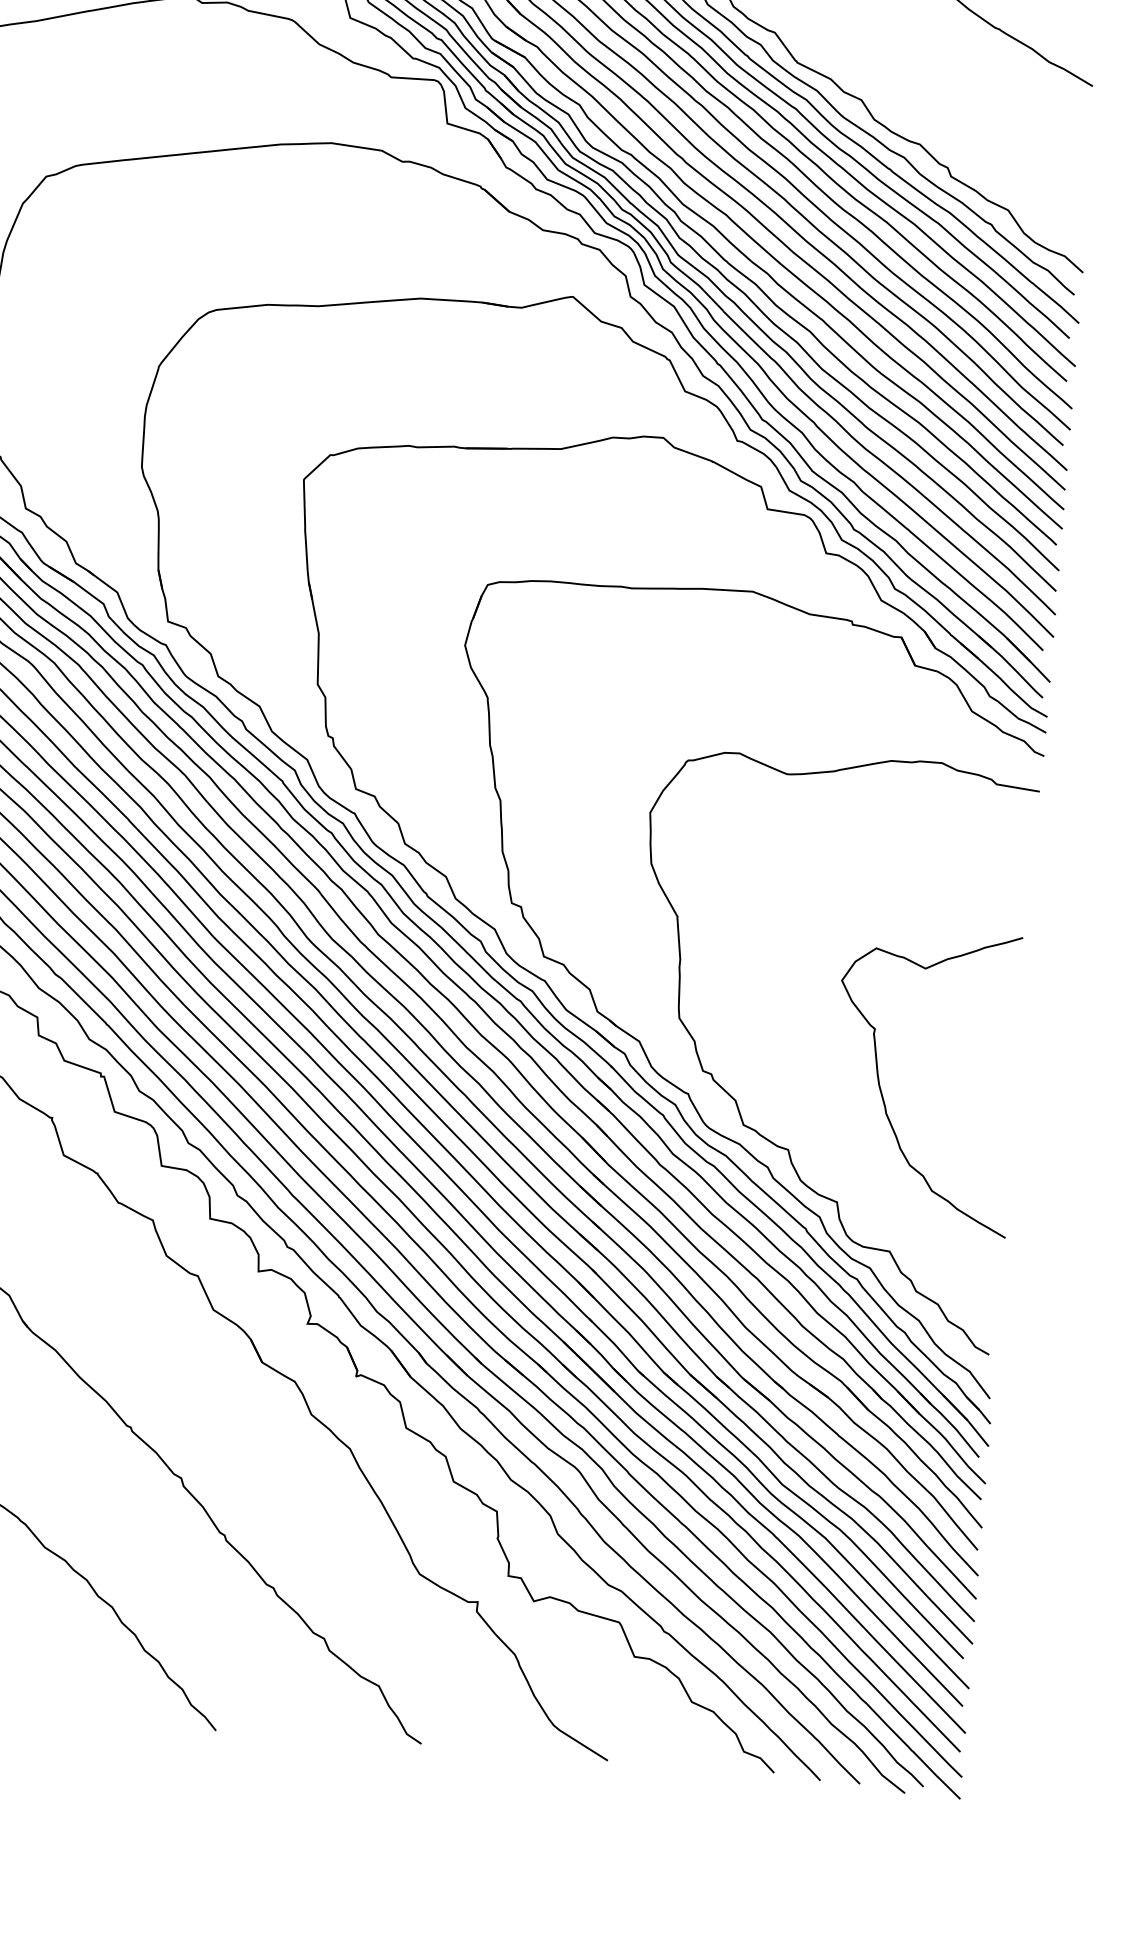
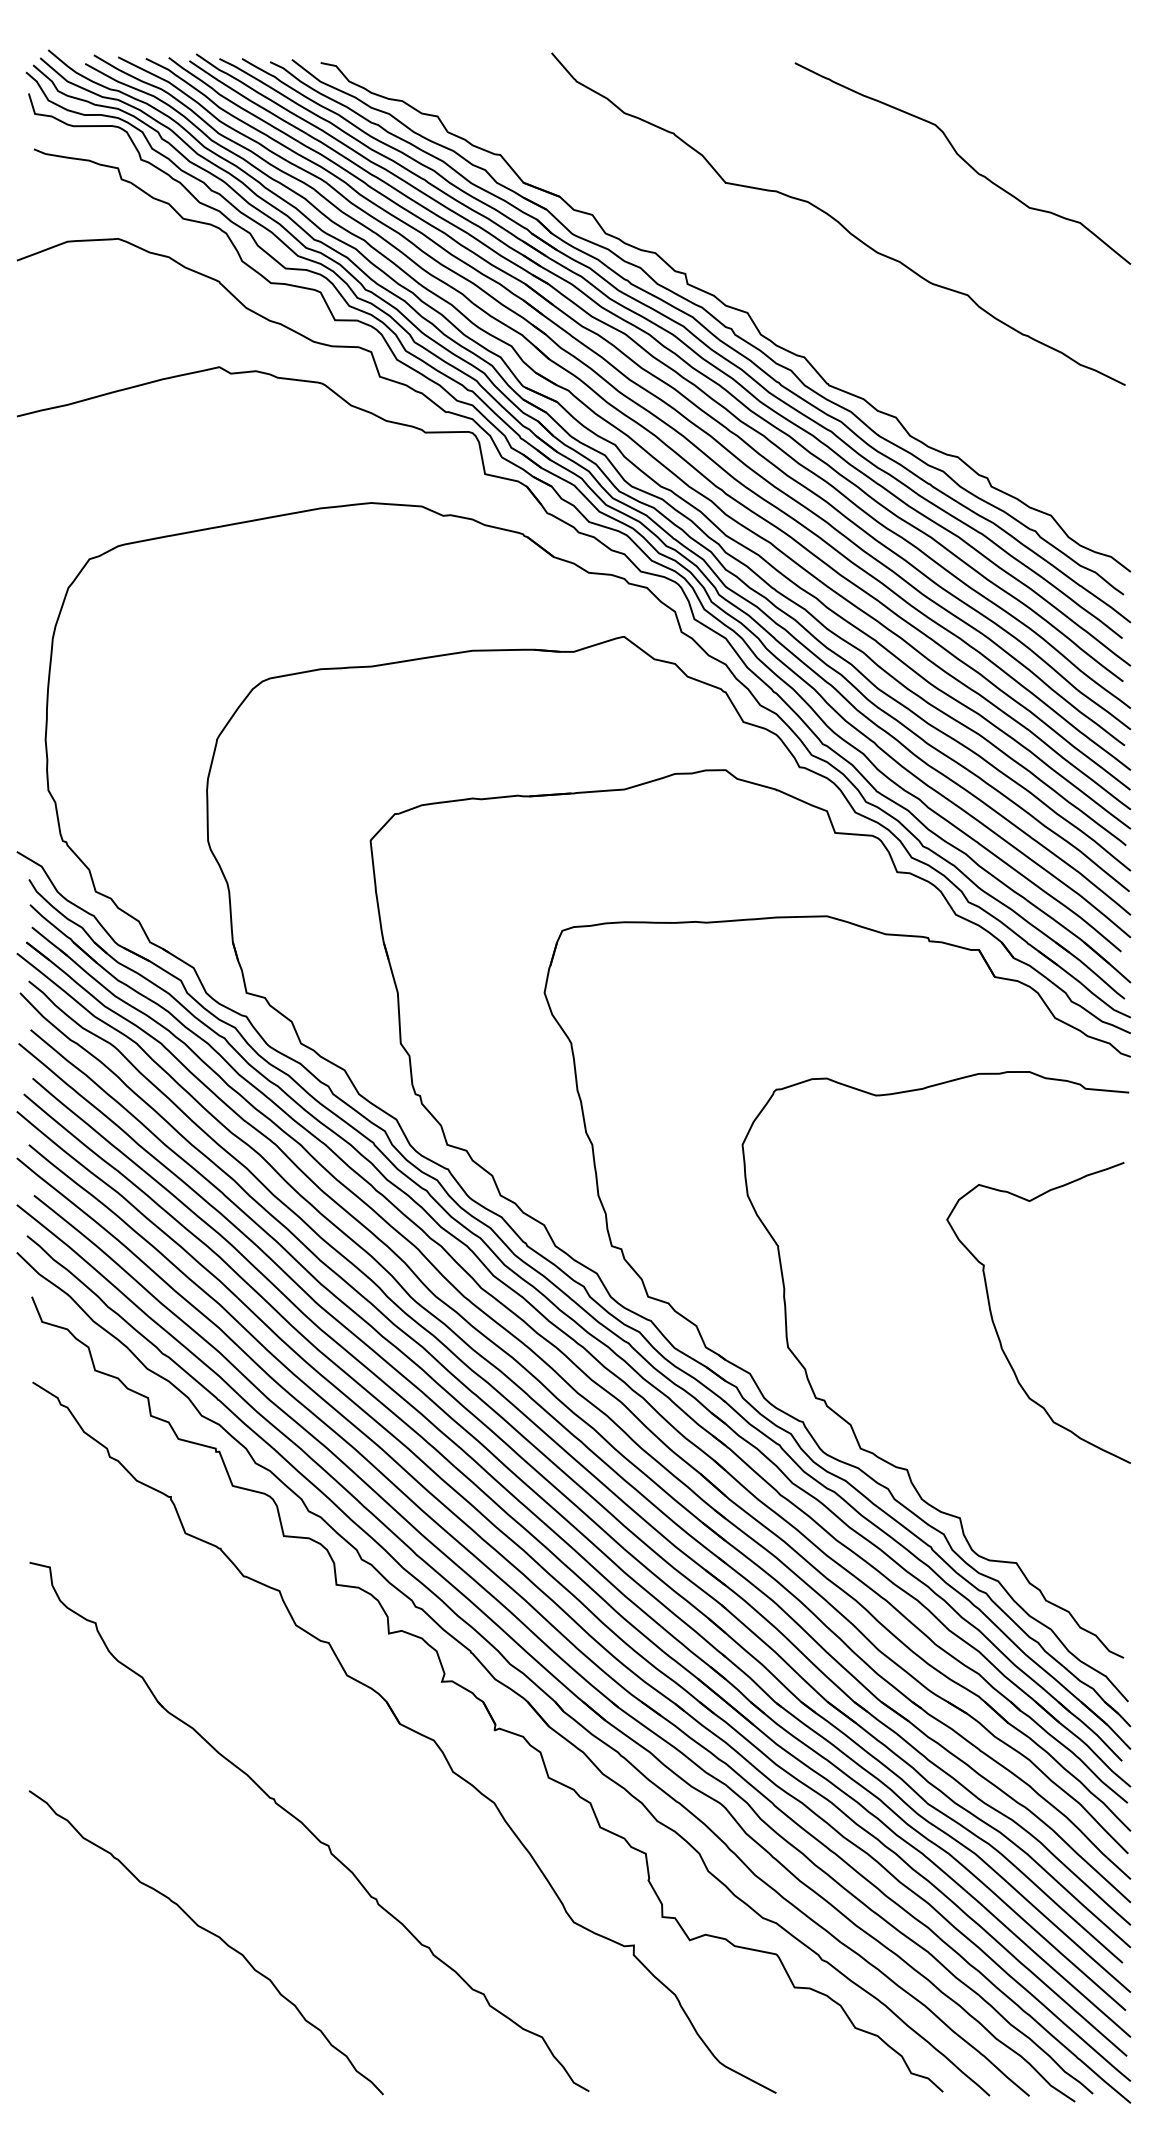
curve: (881, 1089) -> (995, 1325), moved

